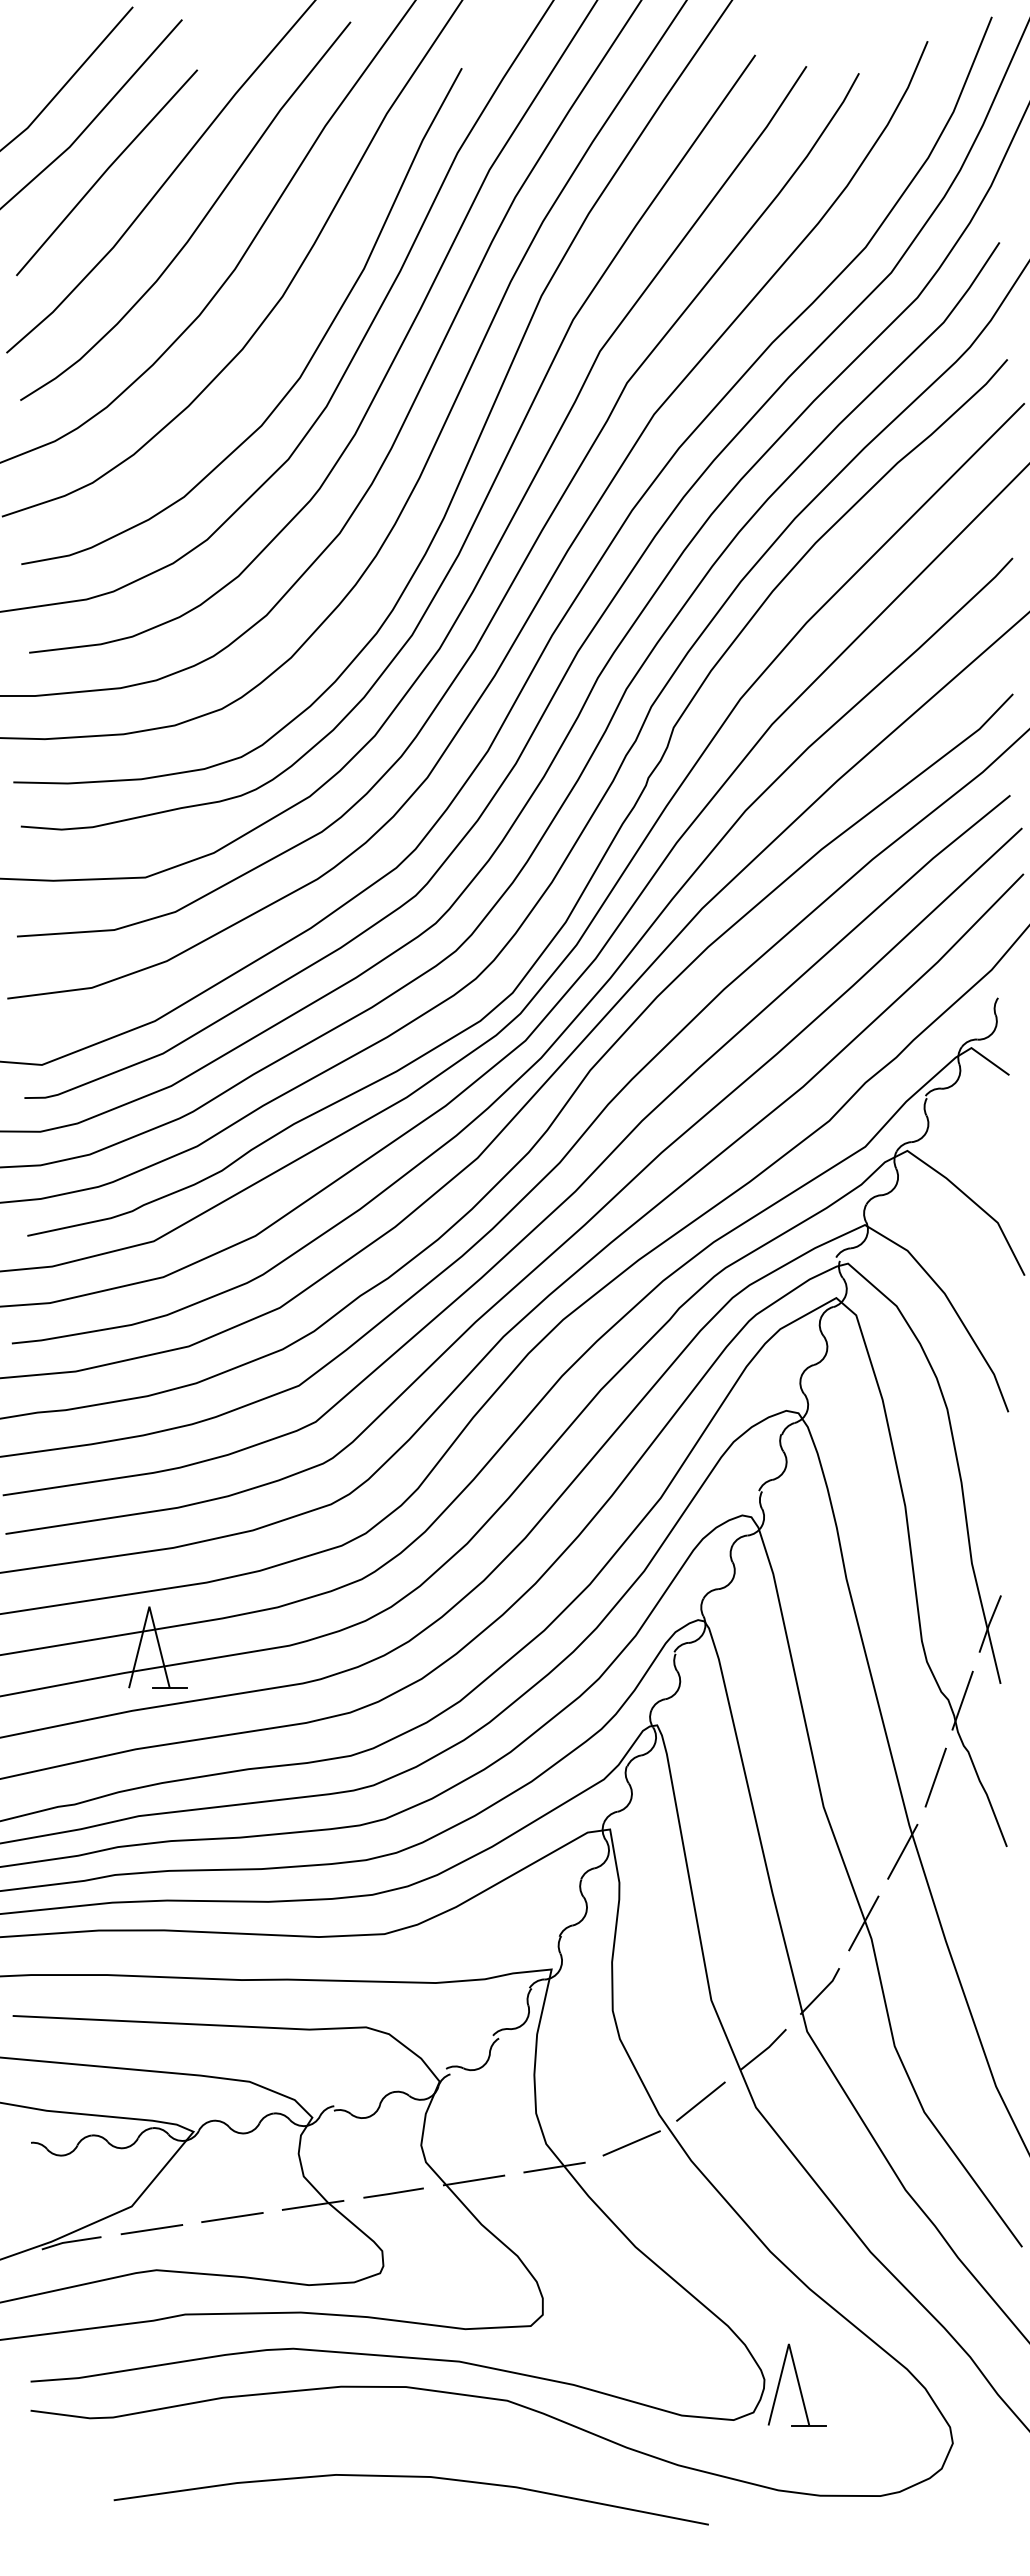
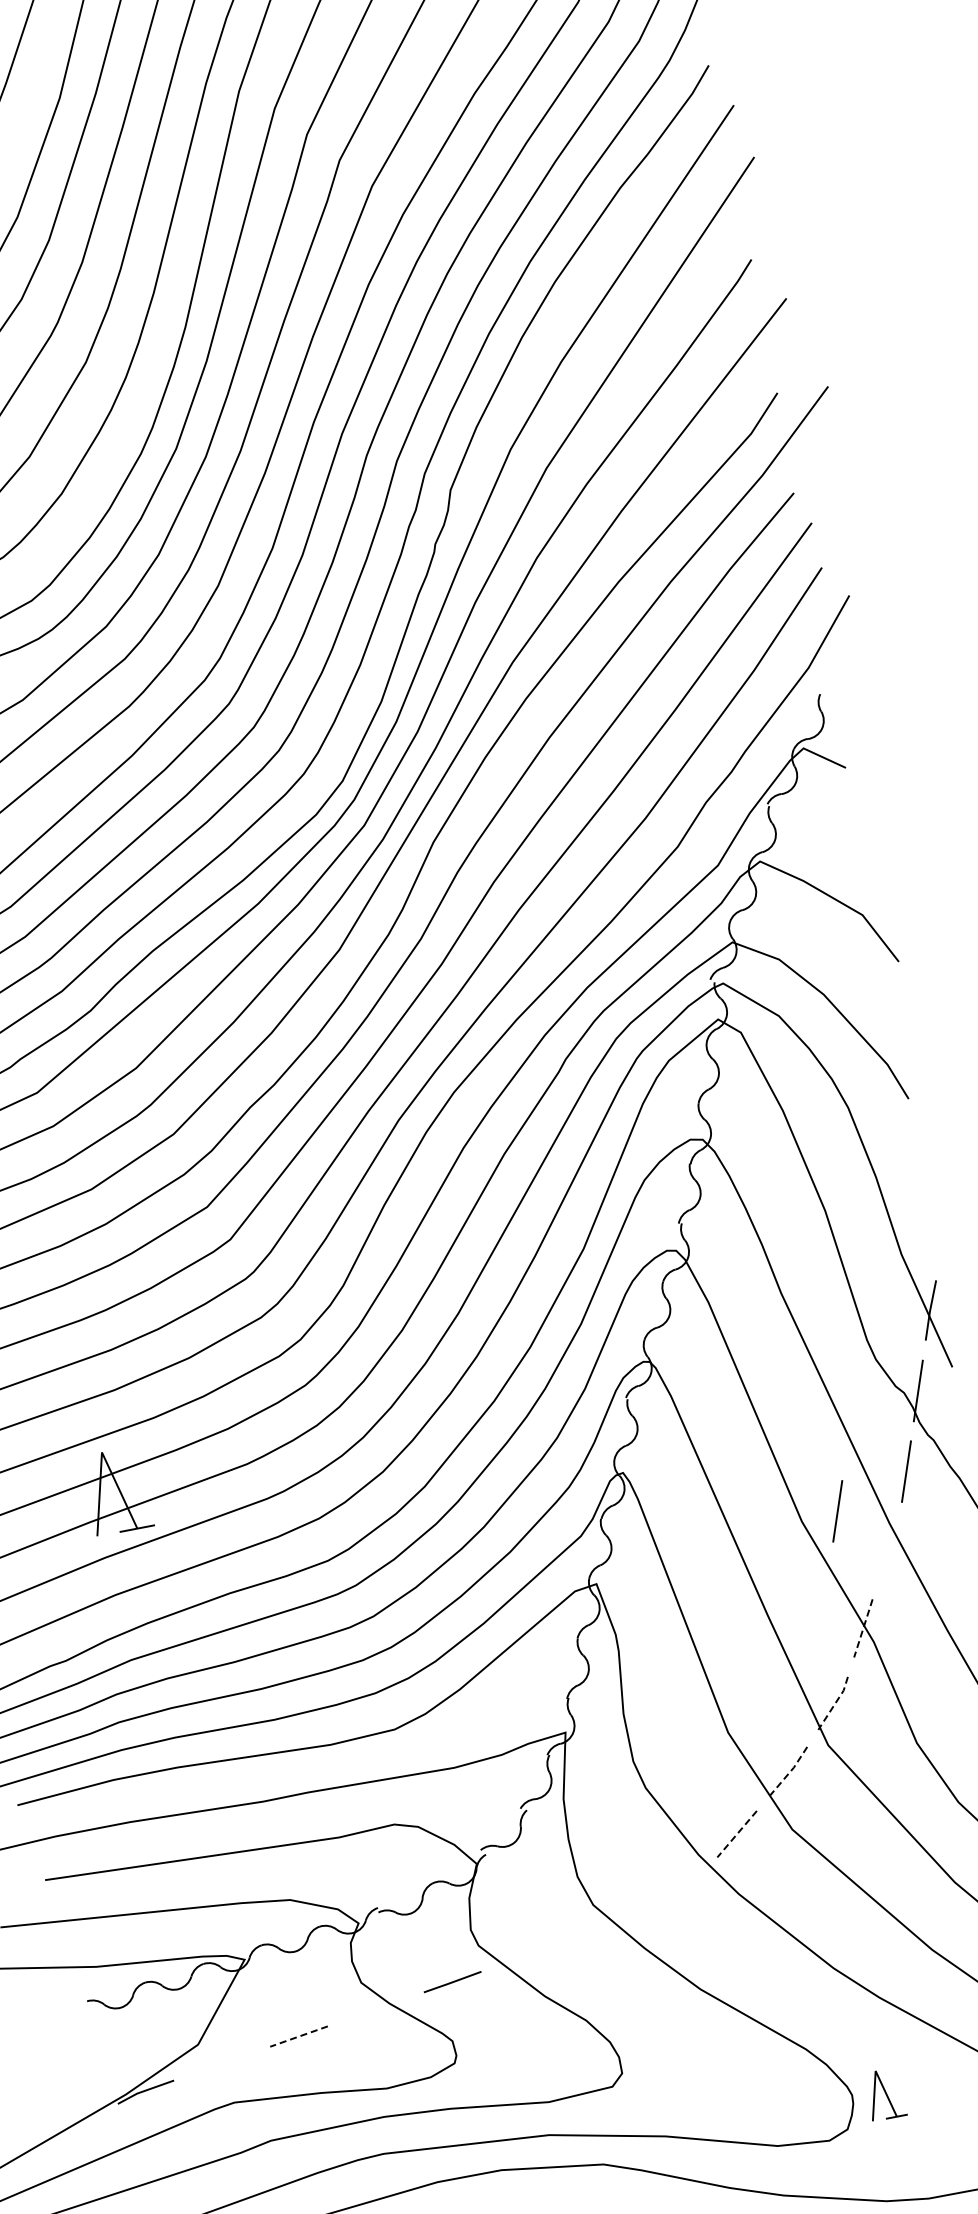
line: (860, 1803) -> (837, 1511), added
line: (902, 1851) -> (887, 1550), removed
line: (863, 1923) -> (863, 1628), solid -> dashed
line: (821, 1992) -> (834, 1704), solid -> dashed
line: (764, 2050) -> (789, 1771), solid -> dashed
line: (700, 2101) -> (736, 1834), solid -> dashed
line: (631, 2143) -> (676, 1888), removed
line: (554, 2167) -> (605, 1926), removed
line: (473, 2180) -> (528, 1954), removed
line: (312, 2204) -> (375, 2008), removed
line: (232, 2217) -> (299, 2036), solid -> dashed
line: (151, 2229) -> (221, 2063), removed
part: (796, 2384) -> (884, 2093), size x0.6

